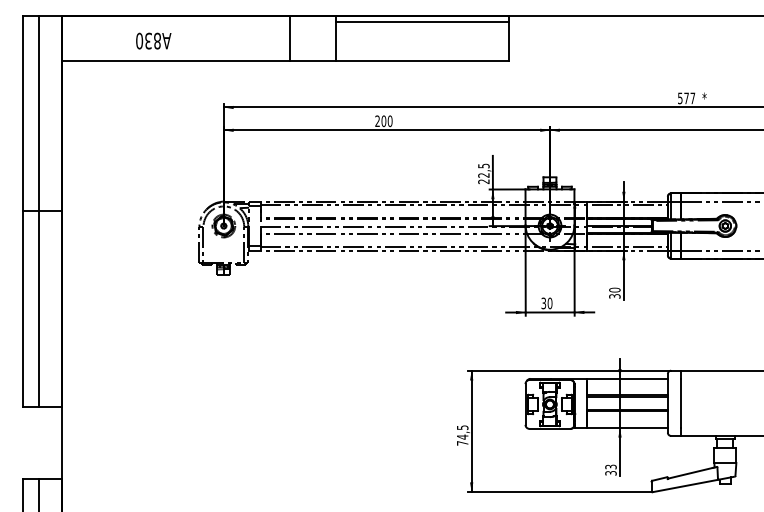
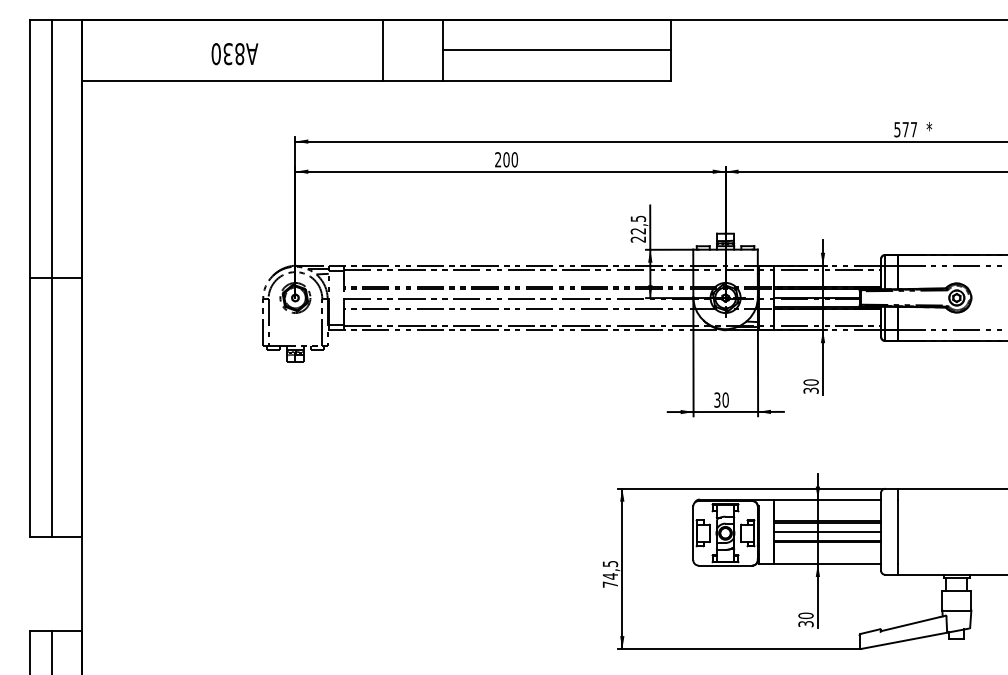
line: (422, 22) -> (557, 50), moved
text: (153, 41) -> (234, 54), moved
line: (627, 403) -> (827, 531), added
text: (610, 466) -> (805, 615), 33 -> 30

